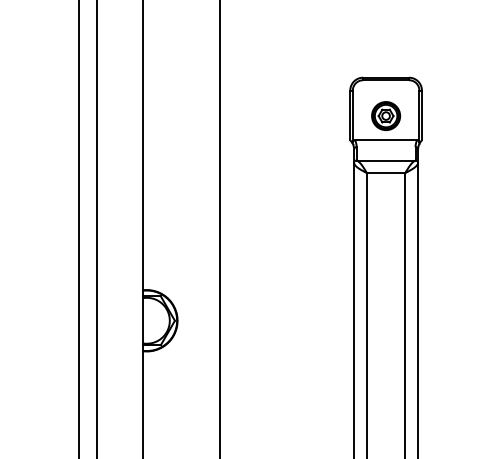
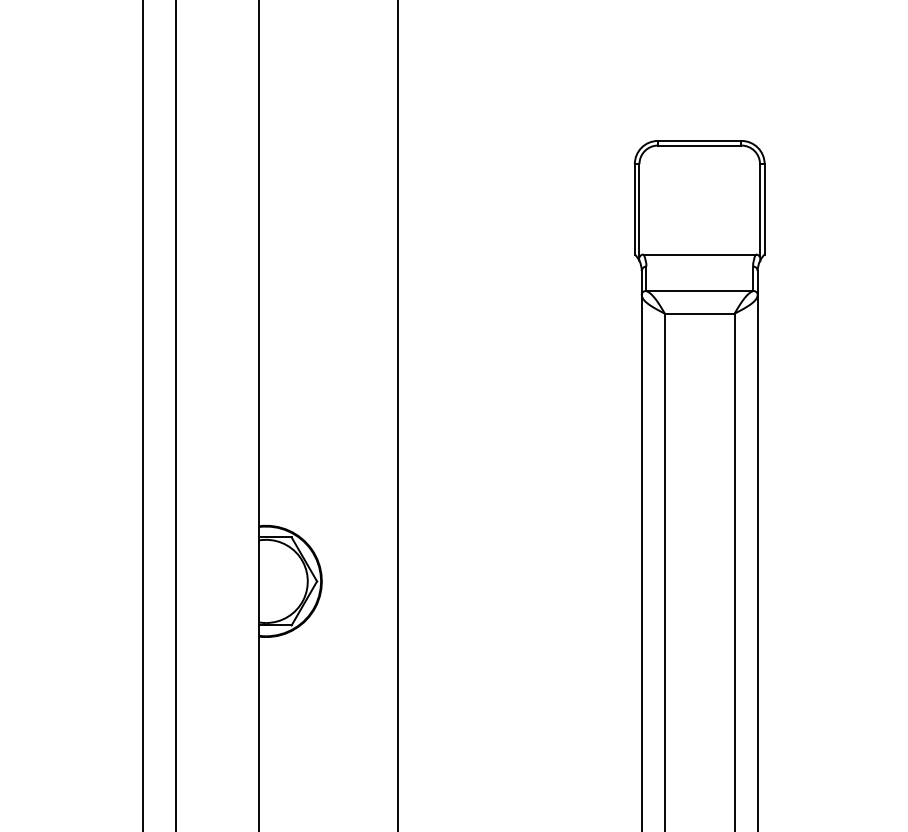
part: (386, 115) -> (700, 209), removed

